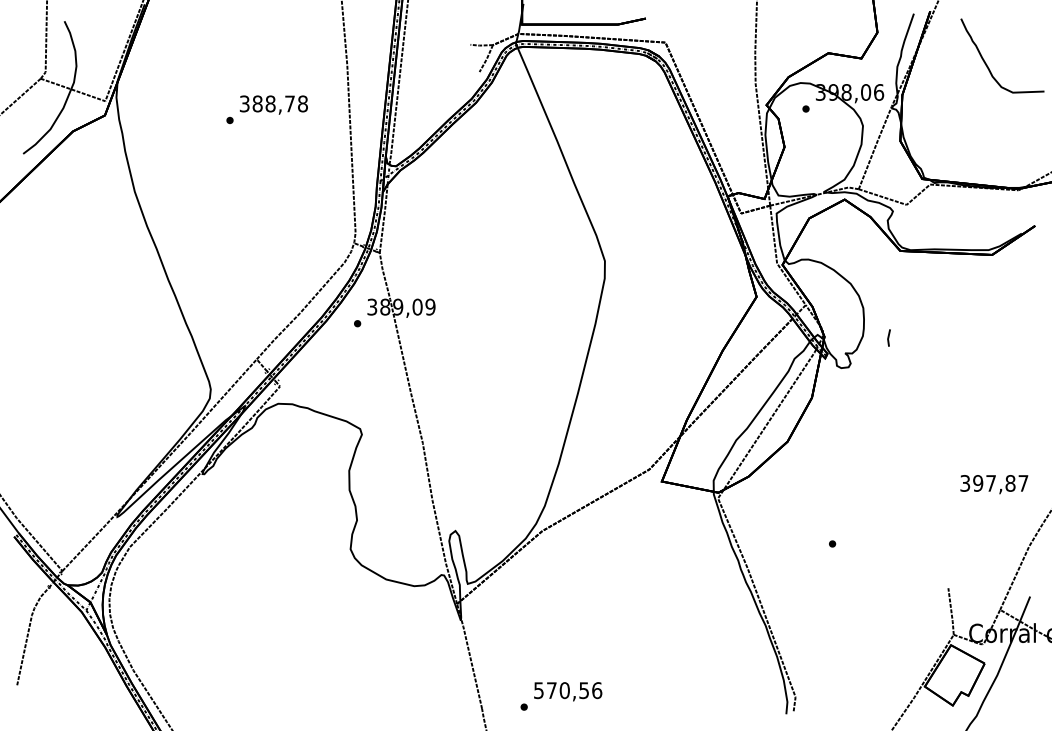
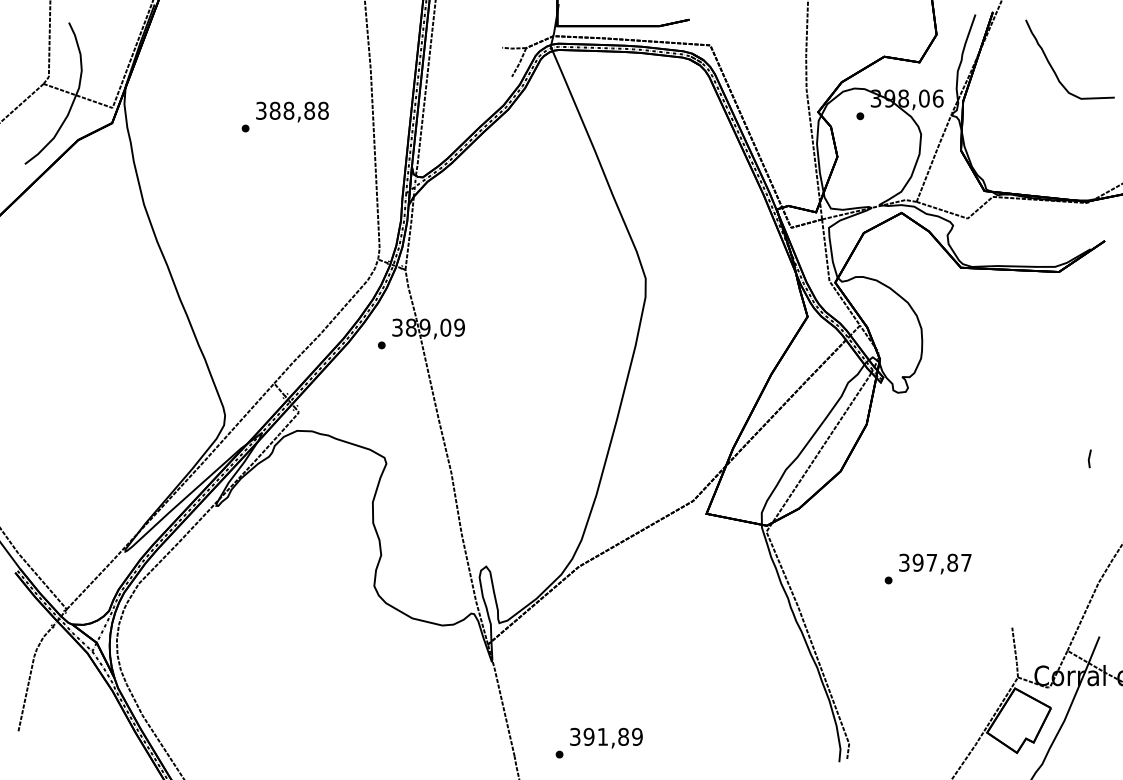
text: (290, 103) -> (310, 110), 388,78 -> 388,88
line: (888, 337) -> (1089, 458), moved
text: (994, 484) -> (935, 563), moved
text: (568, 690) -> (606, 736), 570,56 -> 391,89

